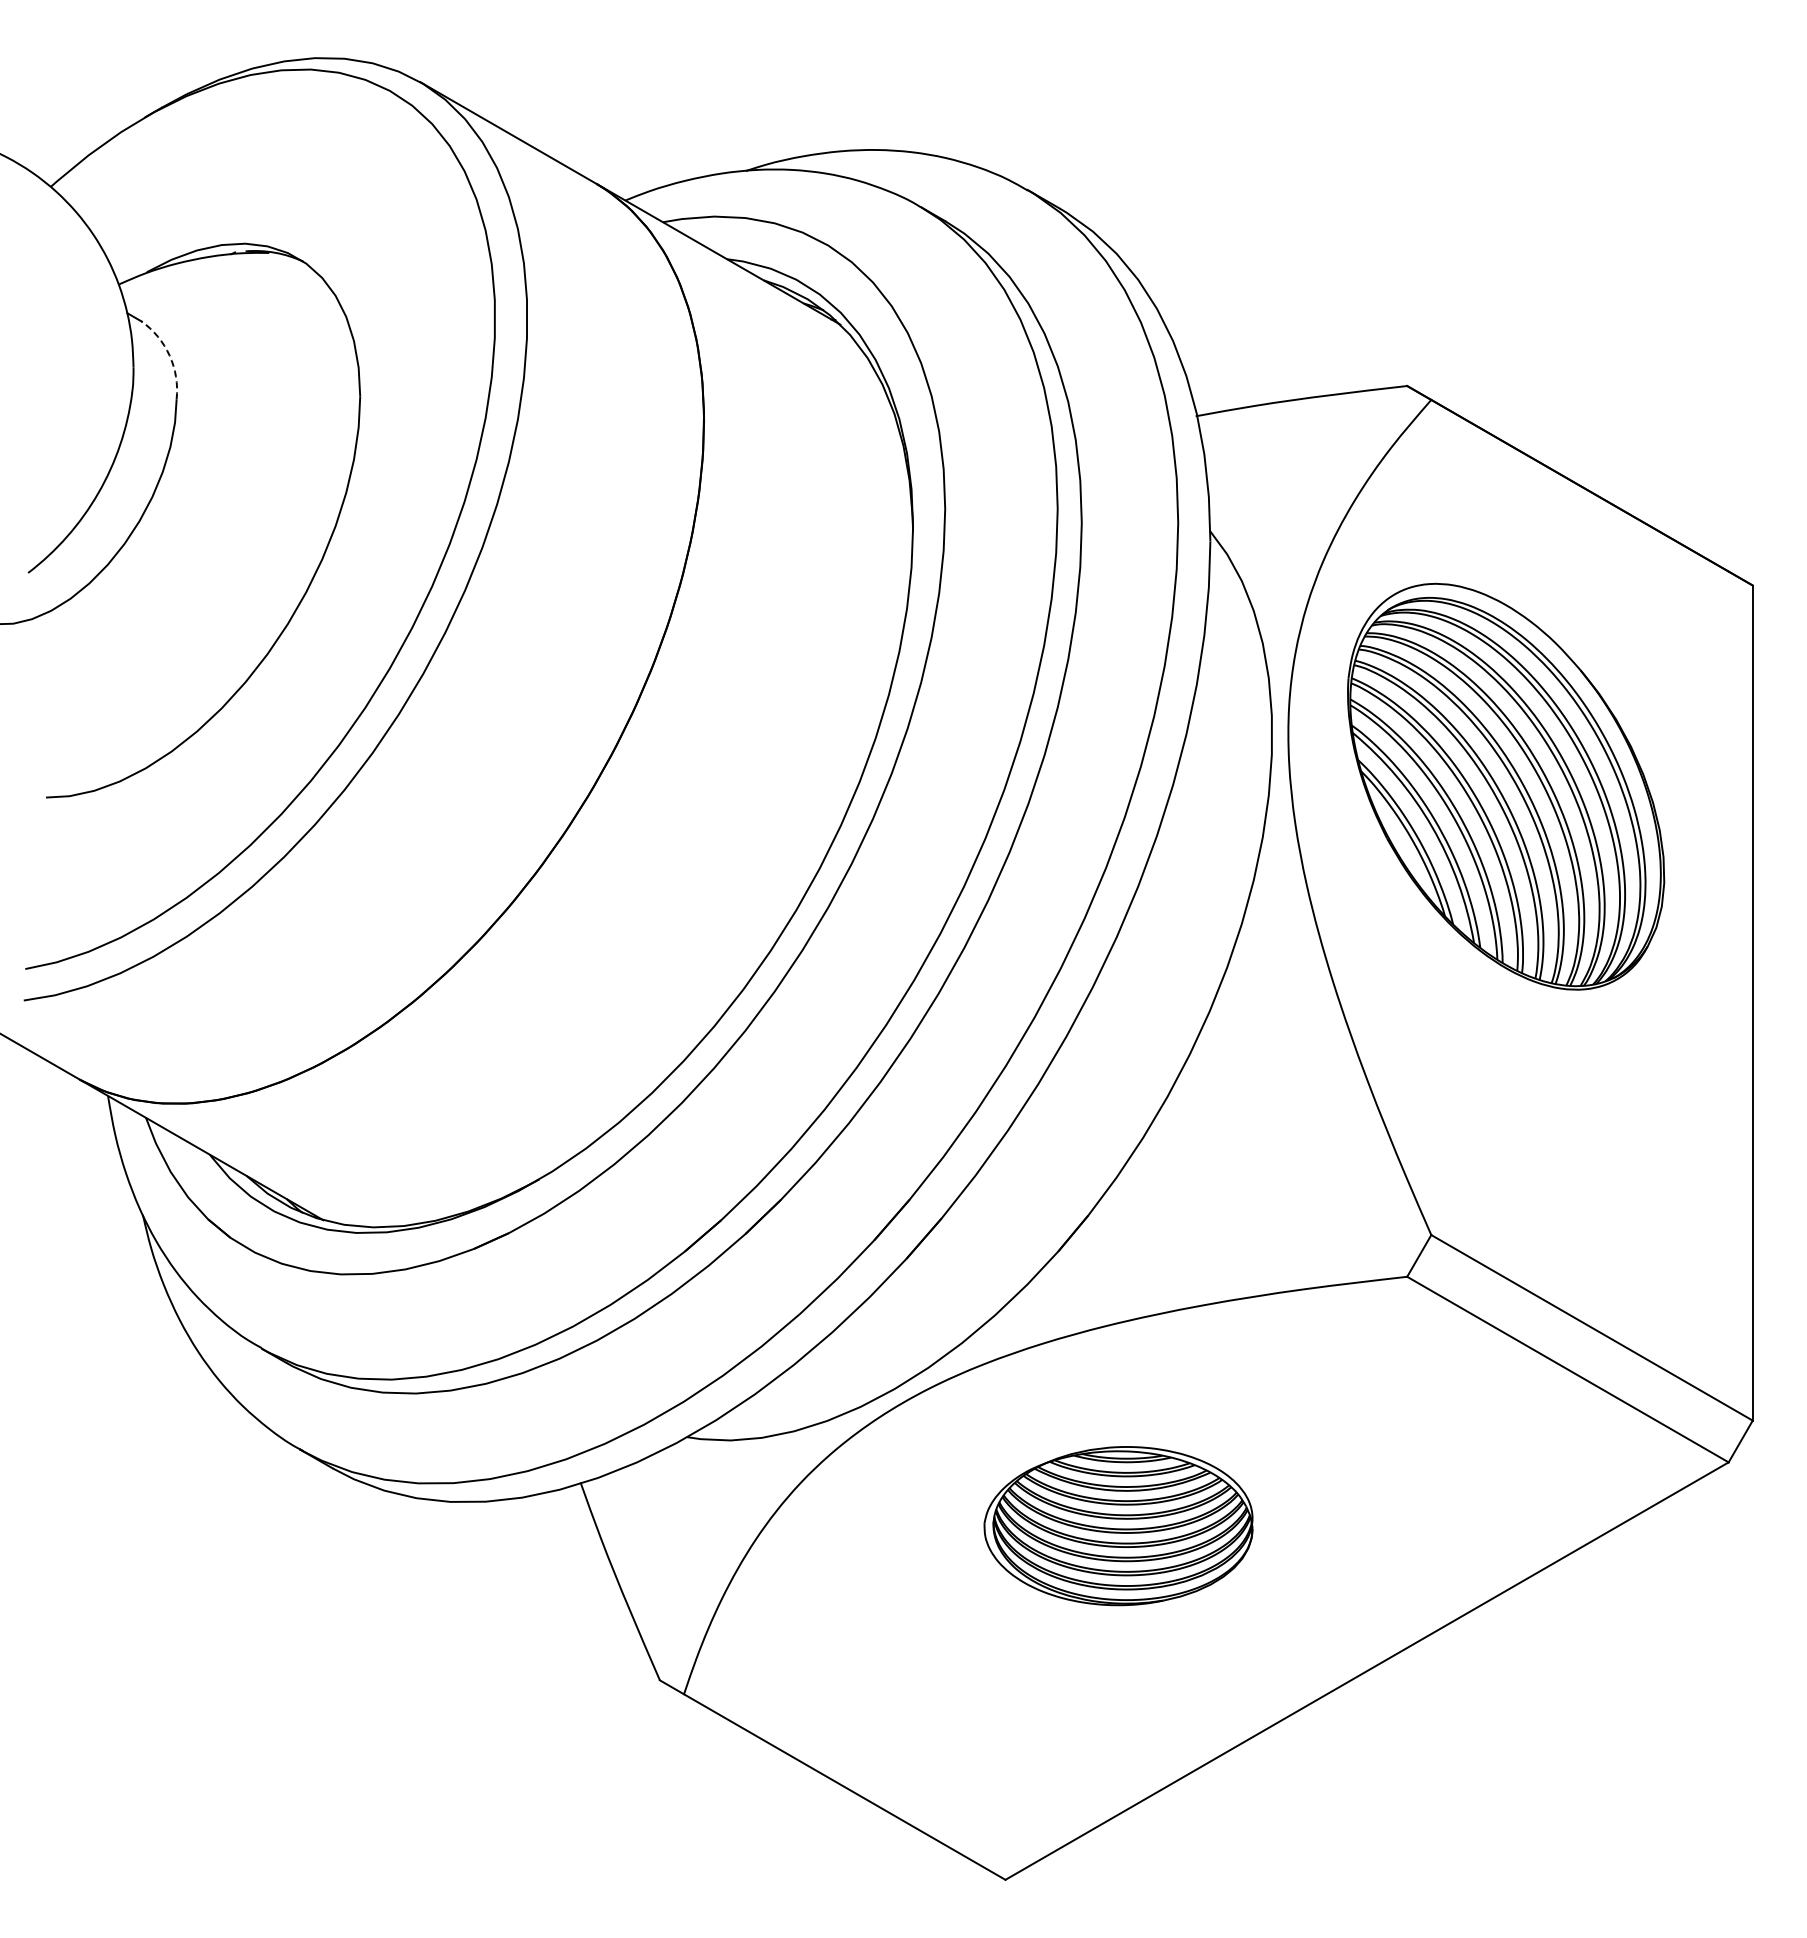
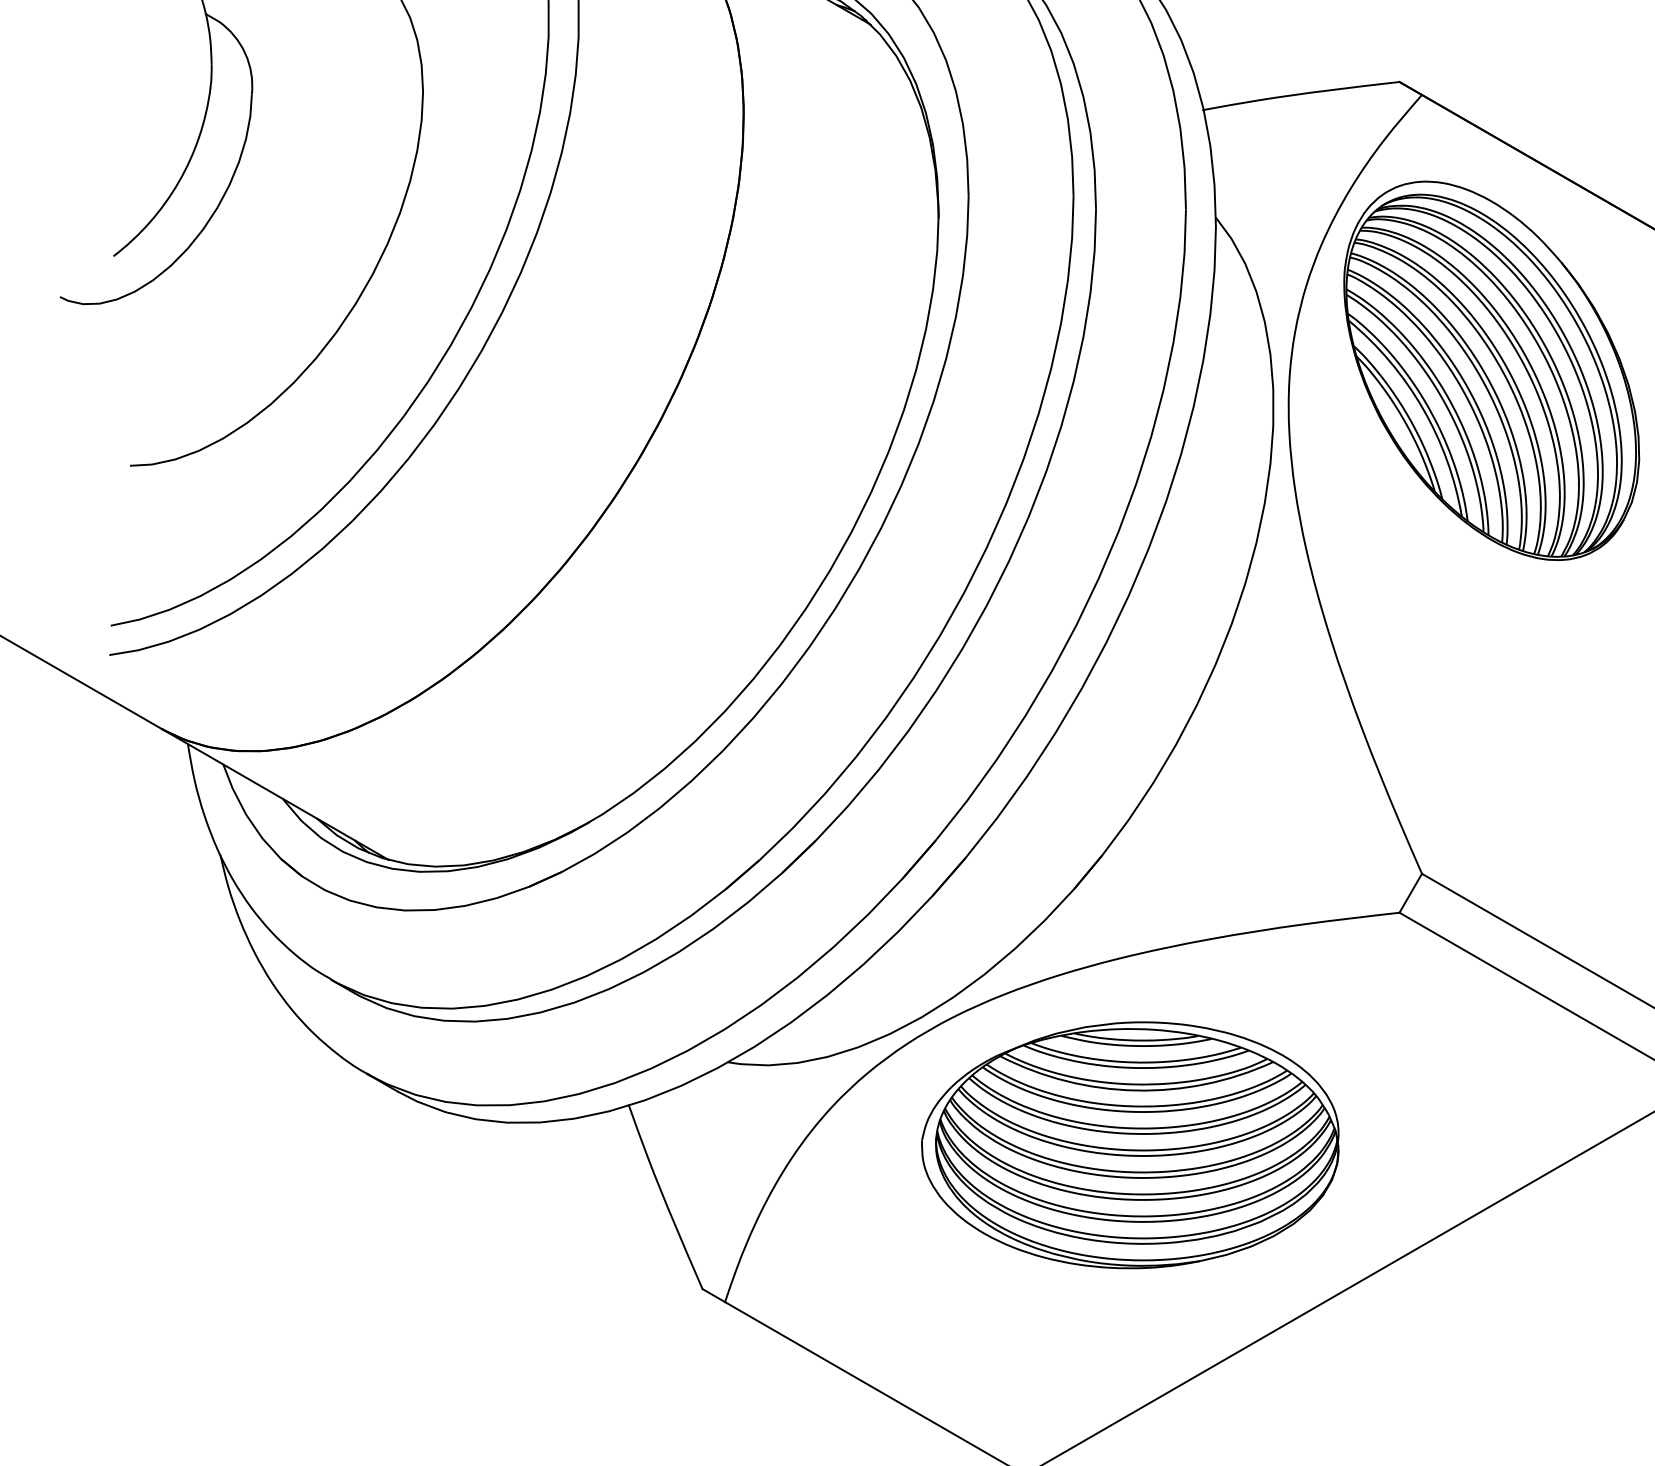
arc: (169, 355) -> (245, 53), dashed -> solid
part: (1506, 786) -> (1492, 370), moved
part: (1118, 1525) -> (1130, 1144), size x1.67

